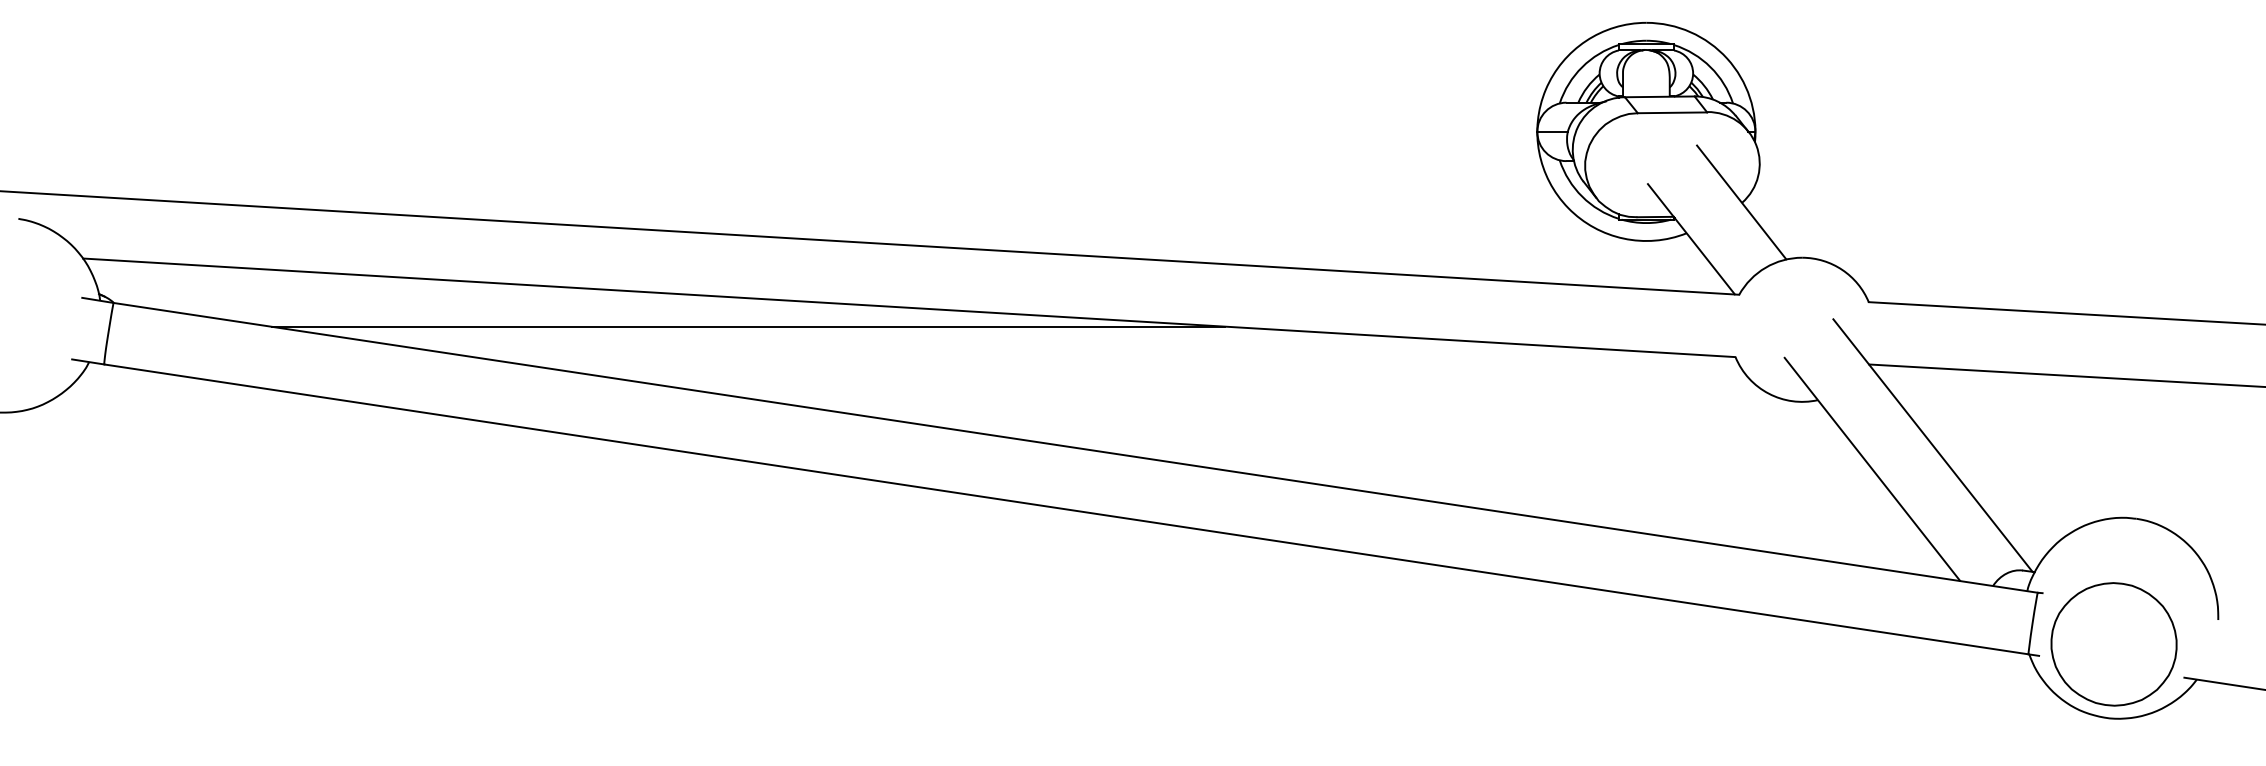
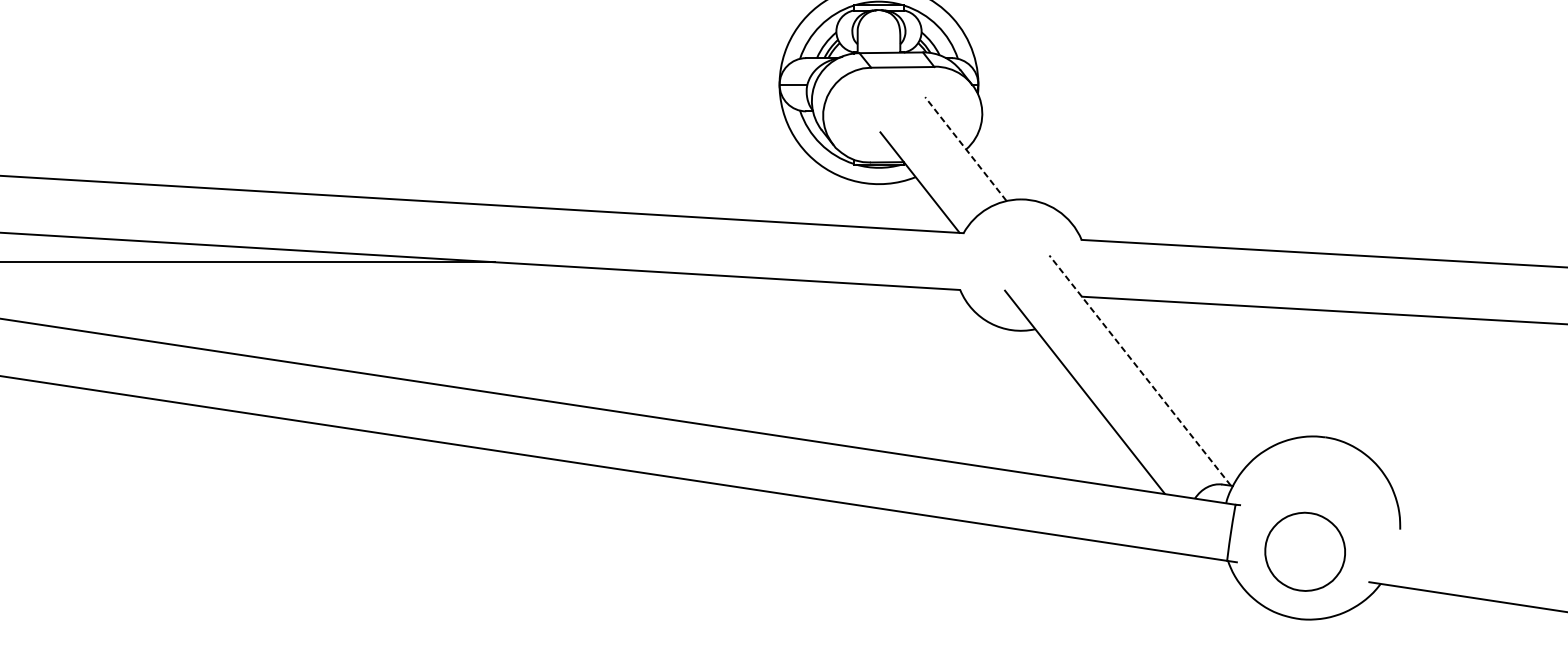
line: (1741, 202) -> (965, 149), solid -> dashed
line: (1932, 445) -> (1139, 370), solid -> dashed
part: (2113, 644) -> (1304, 551), size x0.7

